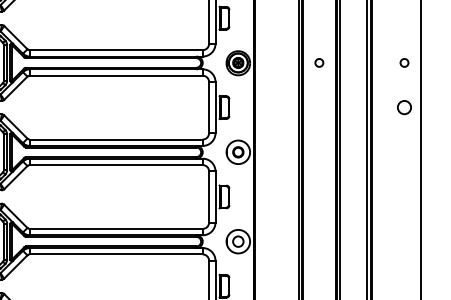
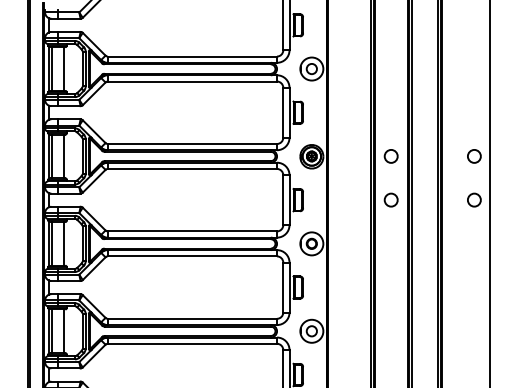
circle: (318, 62) -> (390, 156), size x1.67
circle: (404, 62) -> (474, 156), size x1.67
circle: (318, 106) -> (390, 199), added

